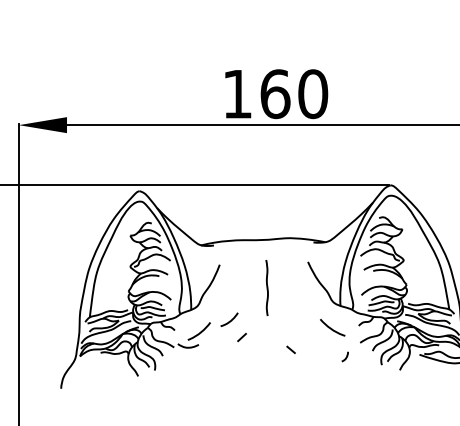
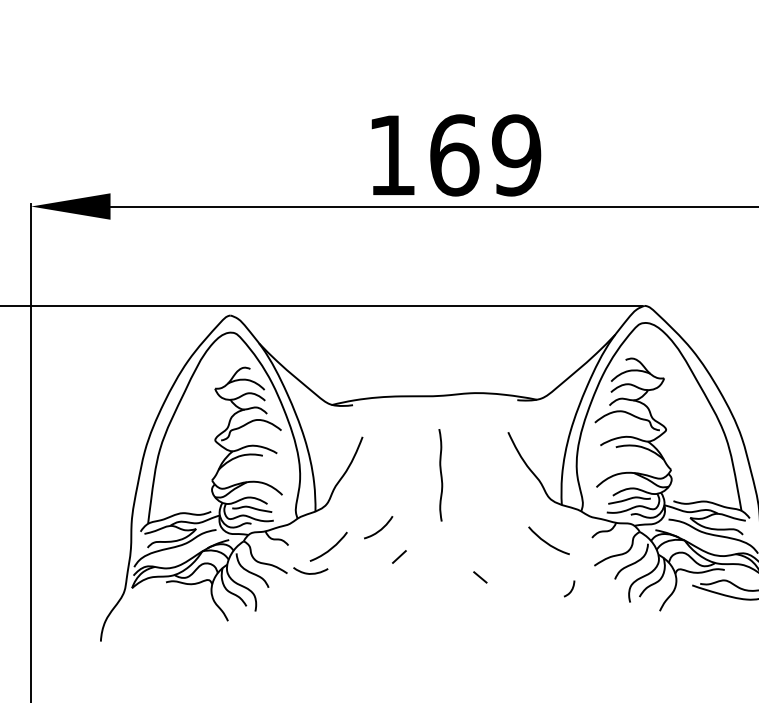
text: (313, 94) -> (517, 155), 160 -> 169

